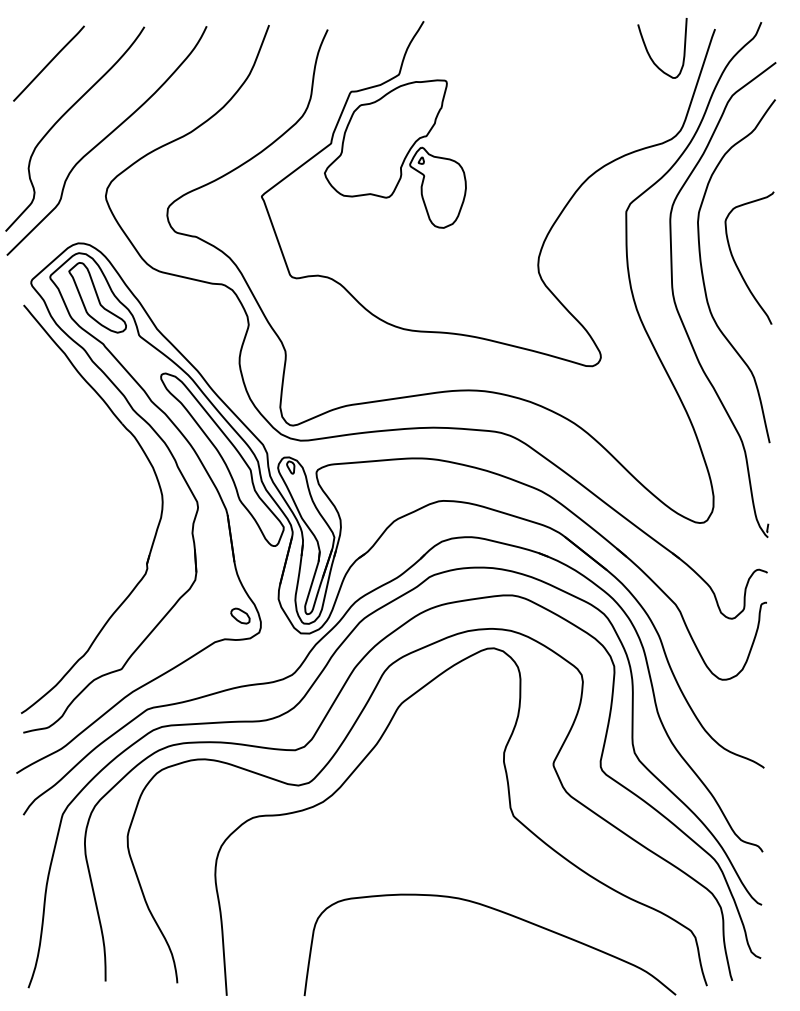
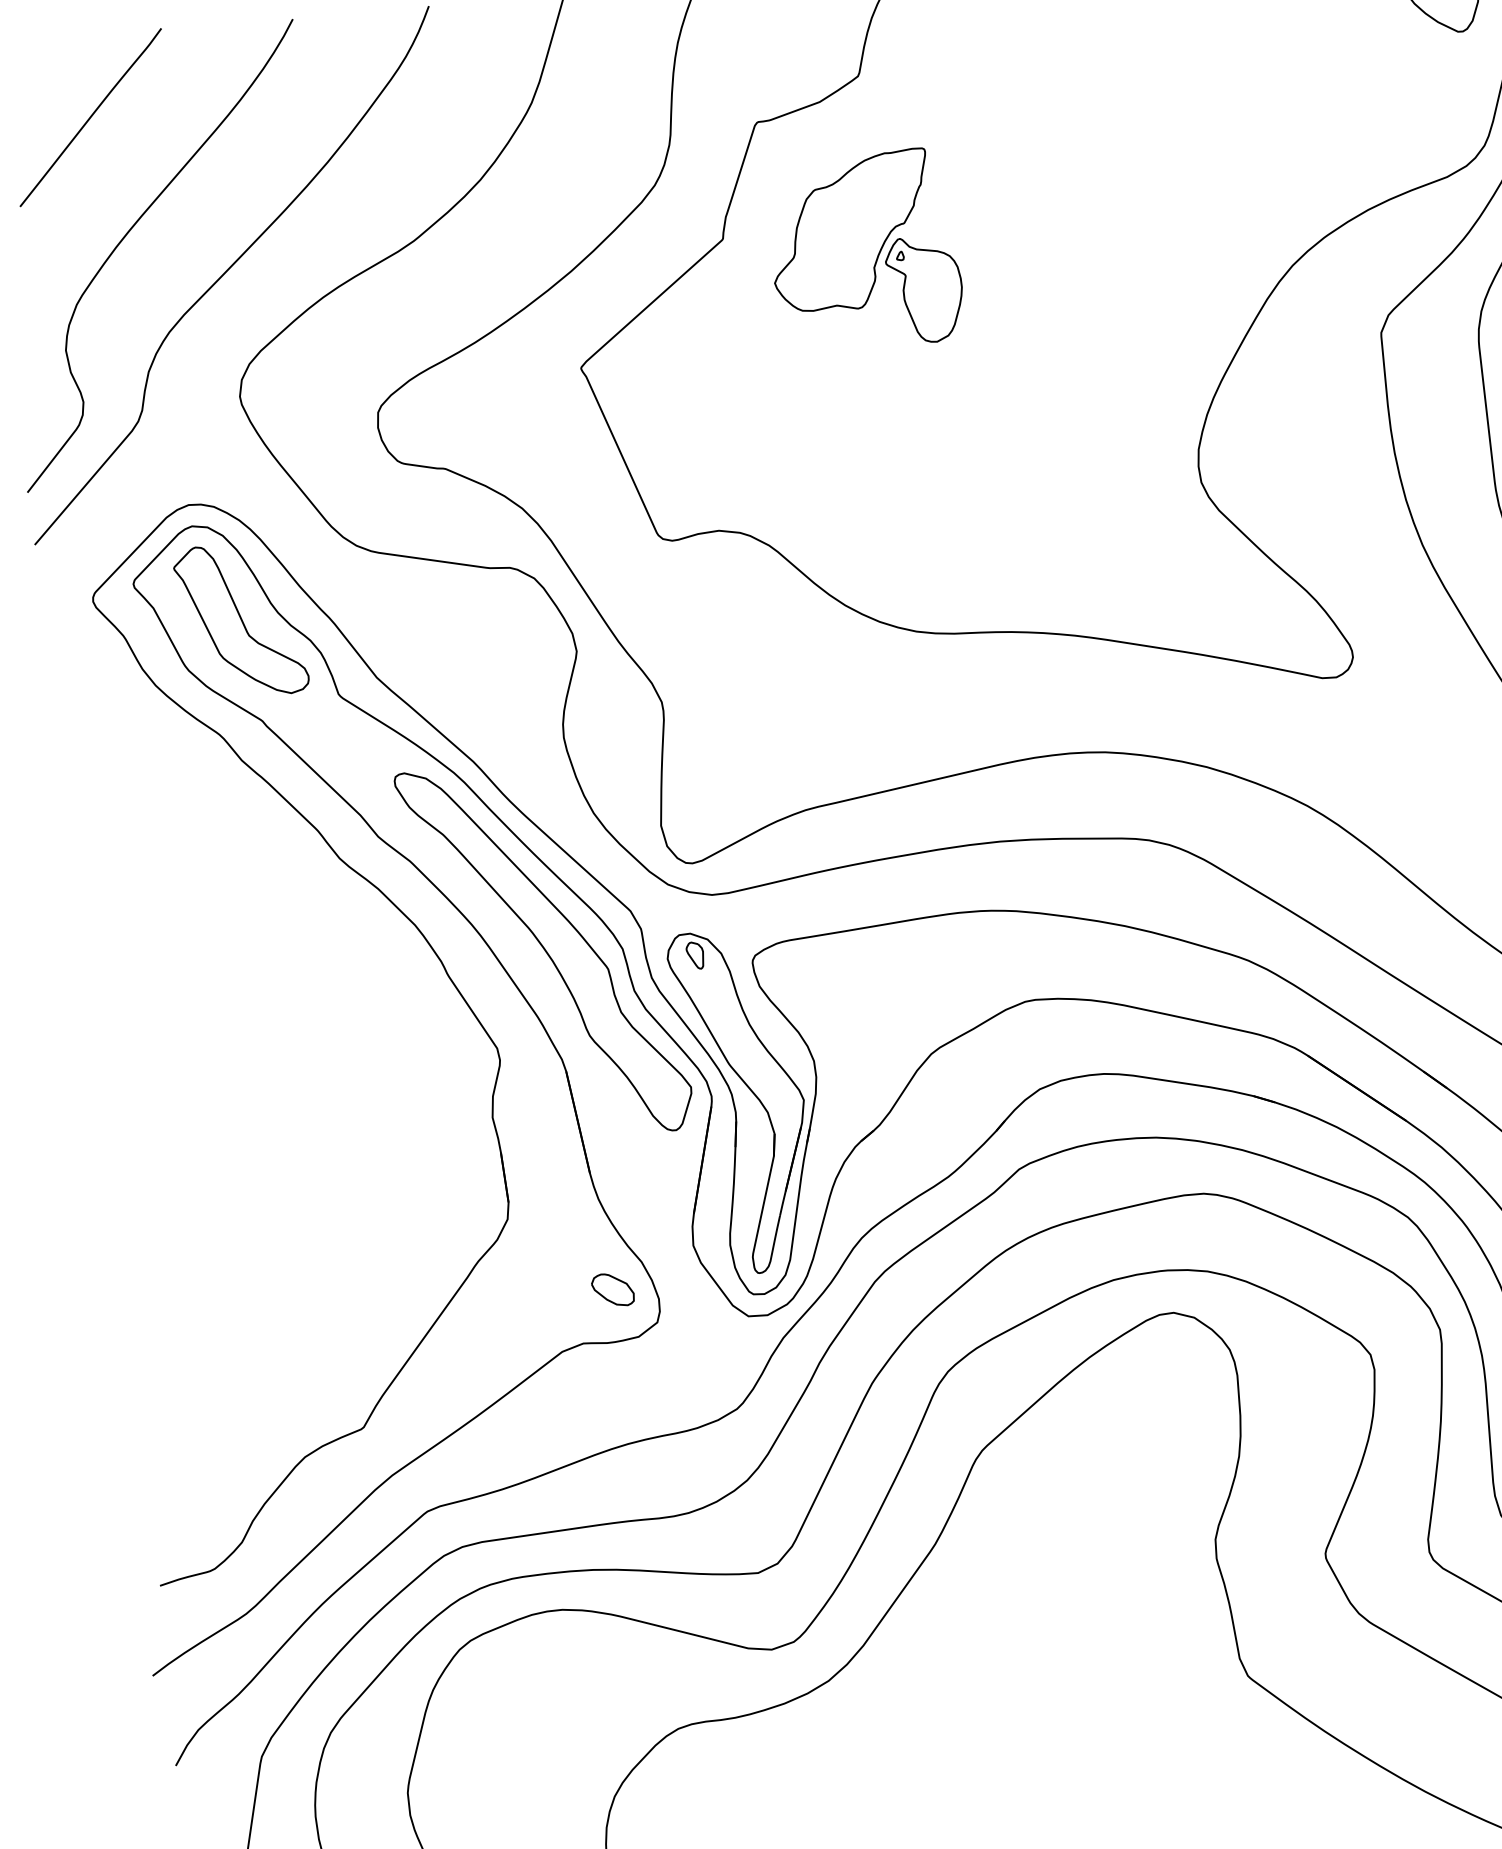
part: (395, 153) -> (865, 249), size x0.6
part: (156, 527) -> (412, 1111), removed

